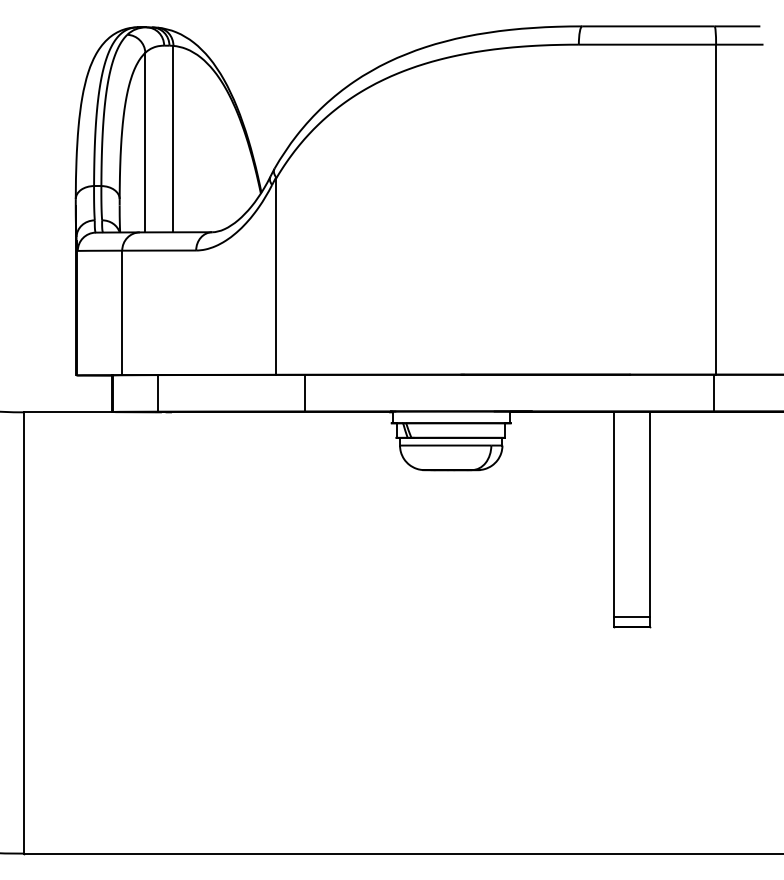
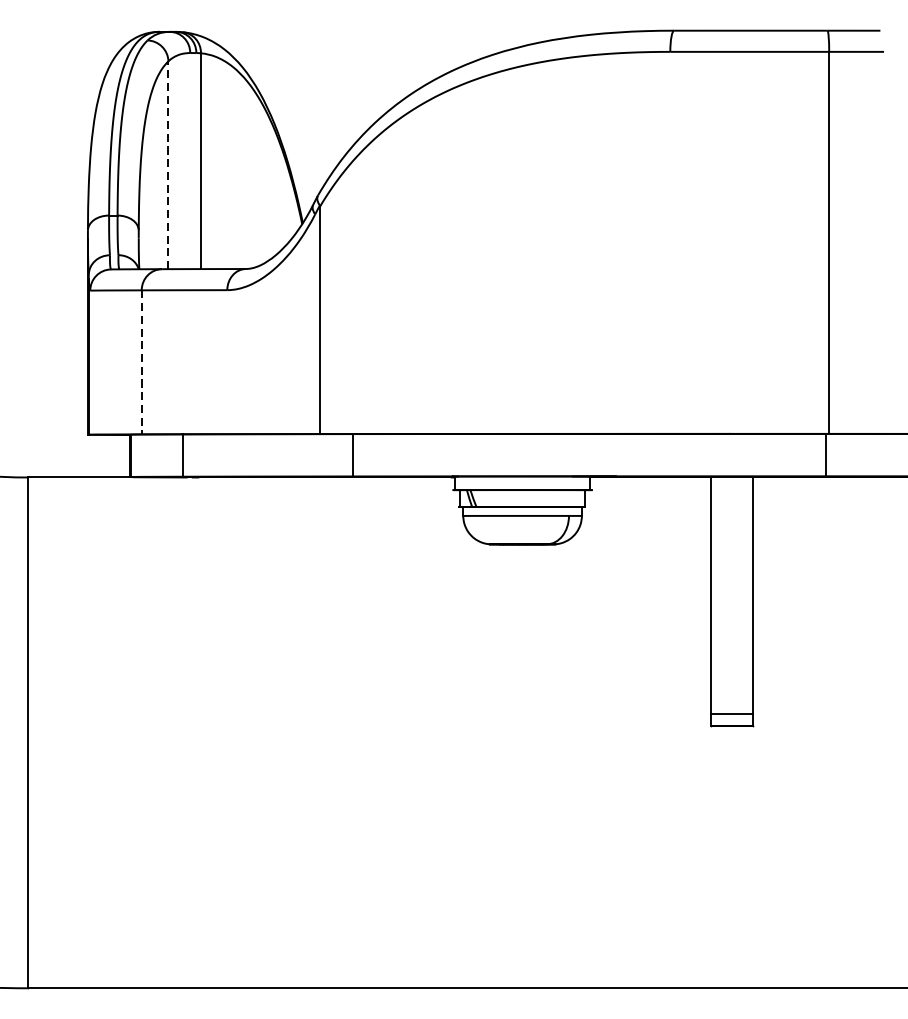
line: (145, 142) -> (168, 165), solid -> dashed
line: (122, 313) -> (142, 363), solid -> dashed

